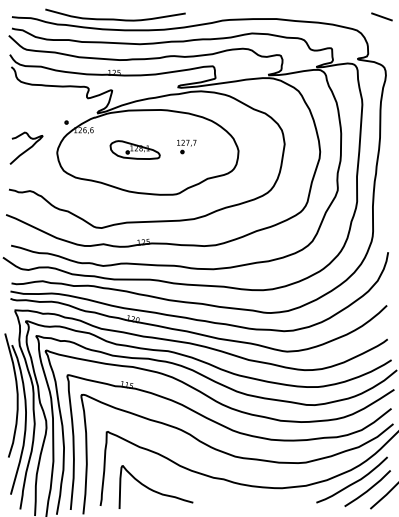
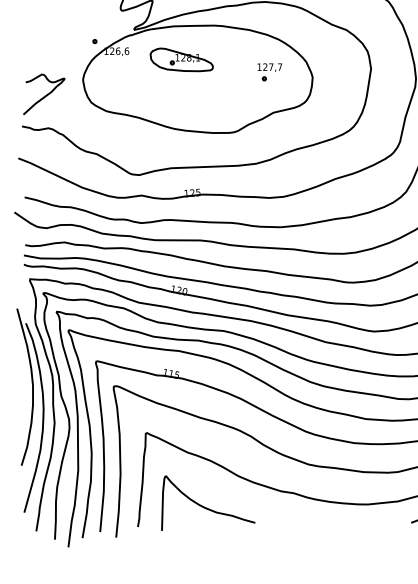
part: (186, 146) -> (269, 71), moved
curve: (27, 148) -> (45, 94), moved
part: (134, 149) -> (180, 59), moved

